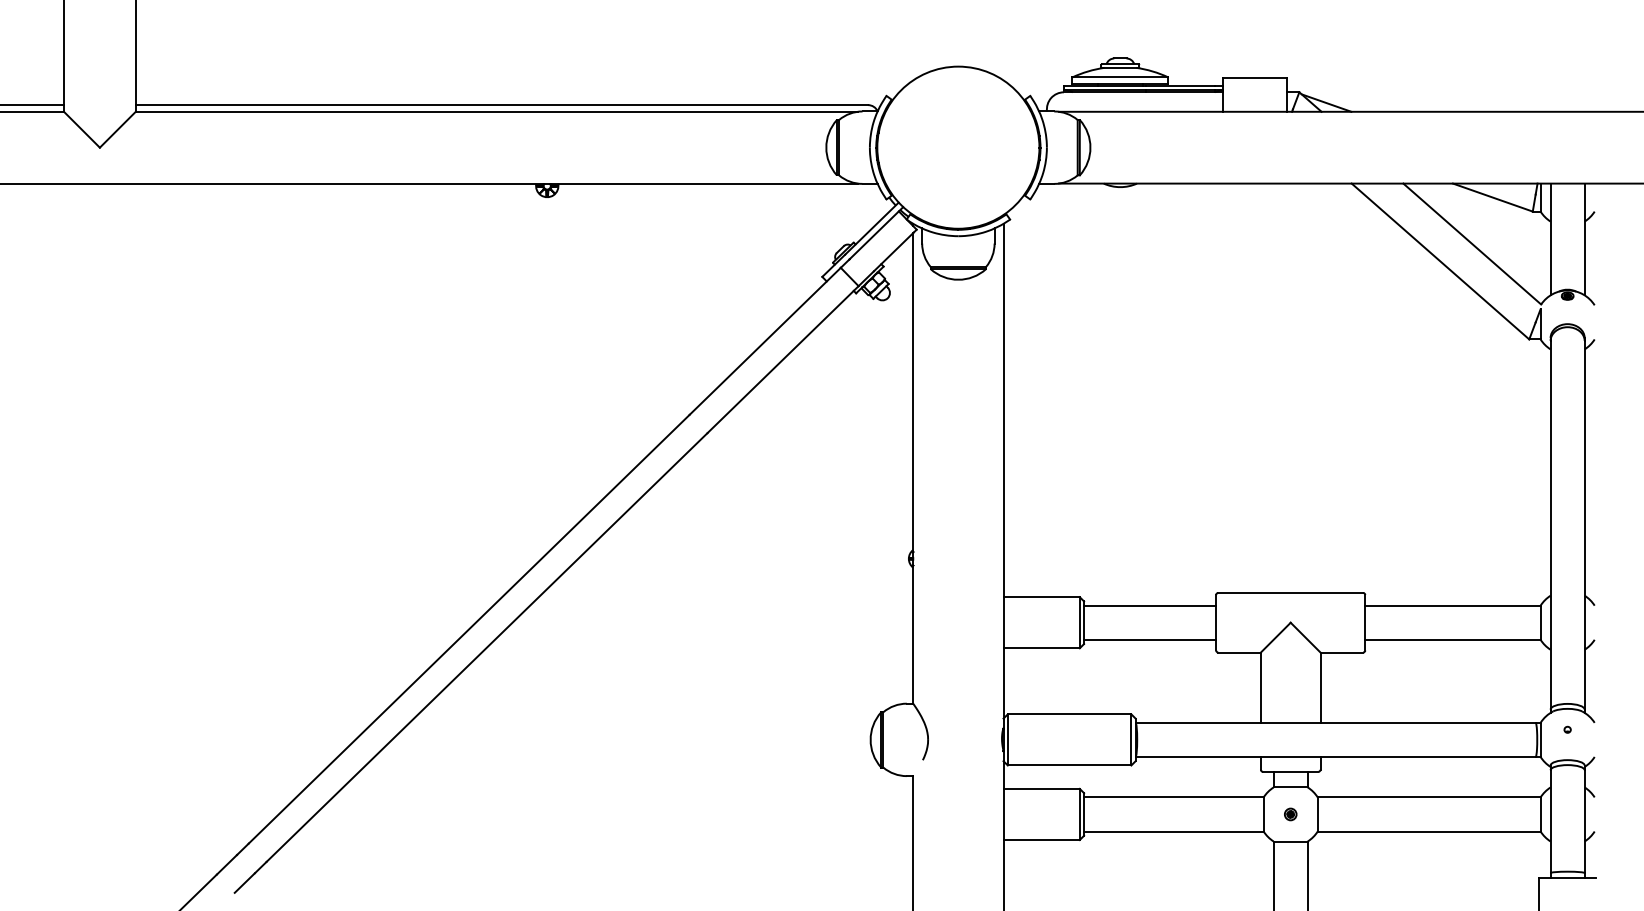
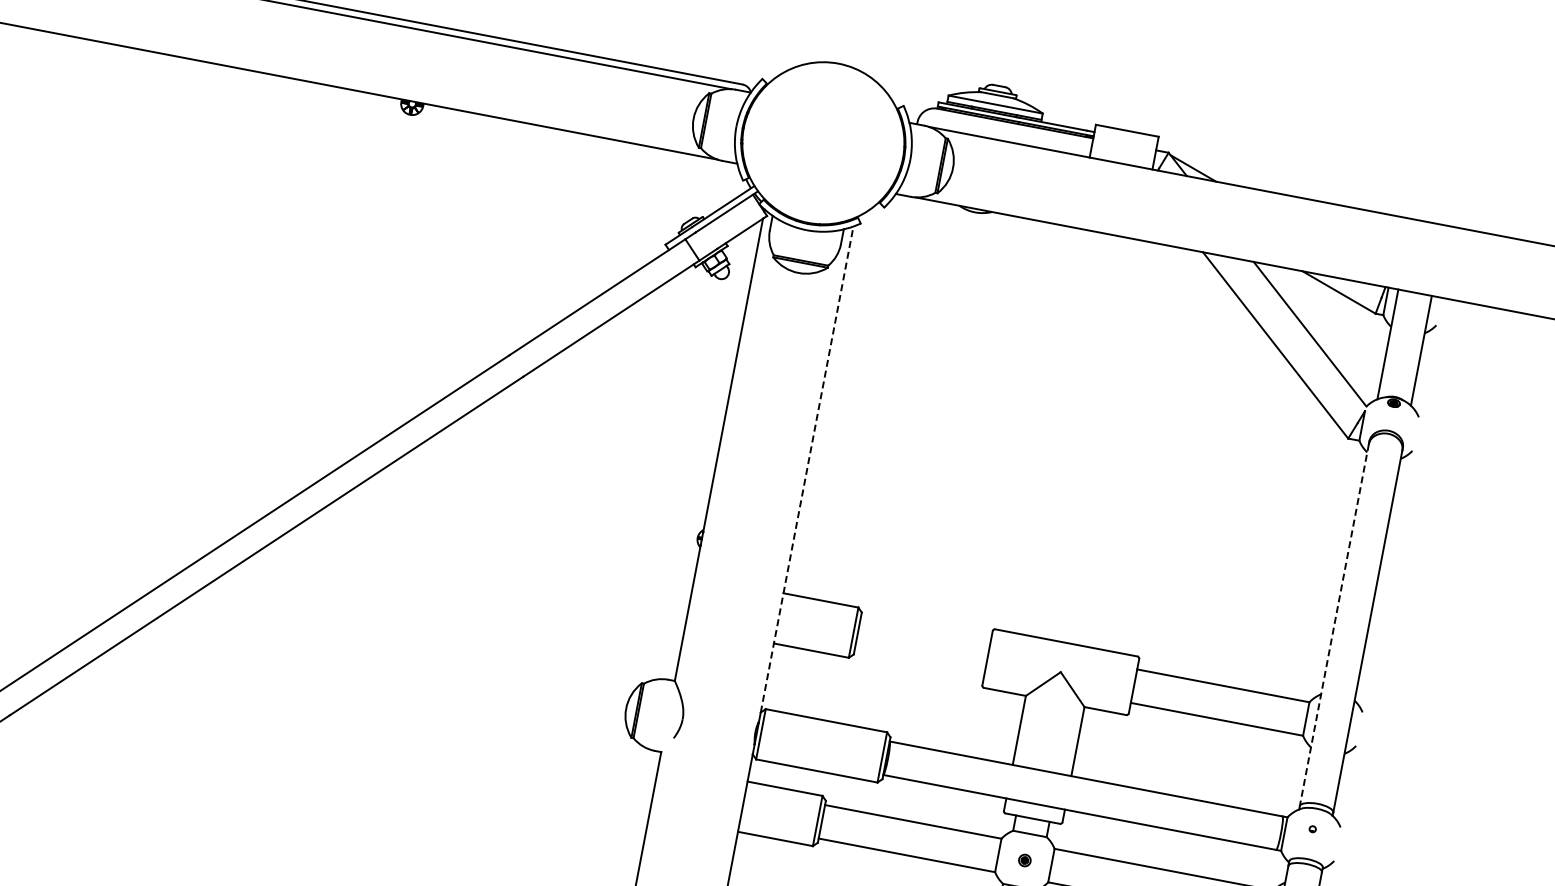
line: (1003, 470) -> (807, 468), solid -> dashed
line: (1550, 525) -> (1334, 625), solid -> dashed
line: (1150, 605) -> (926, 628), removed
line: (1150, 639) -> (919, 662), removed

